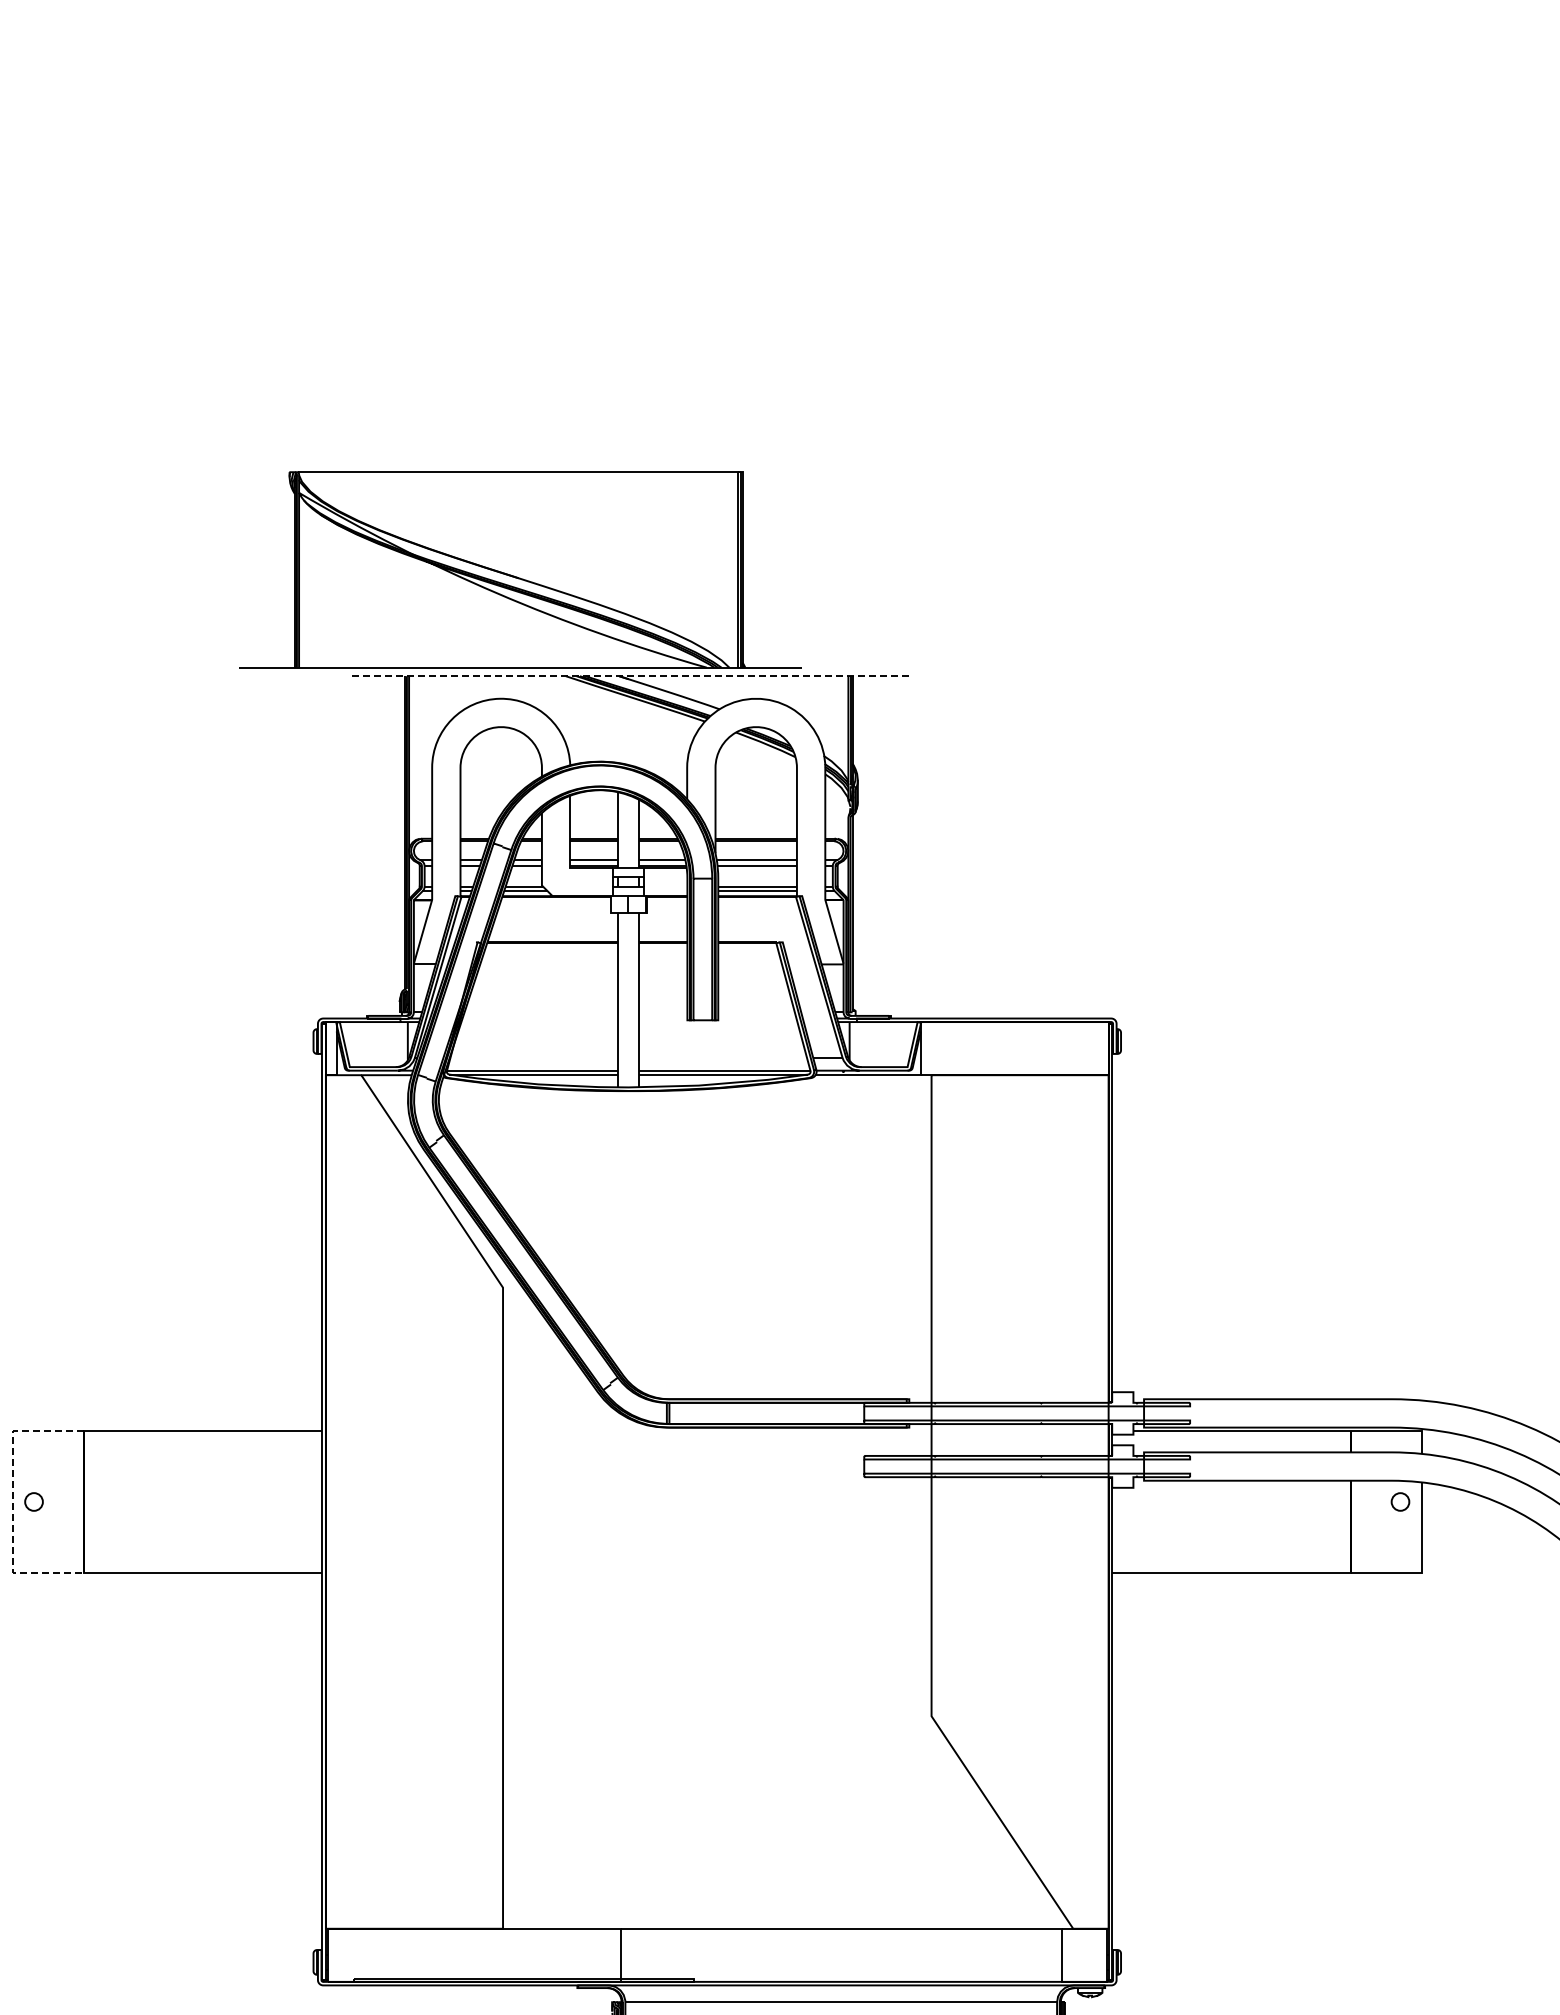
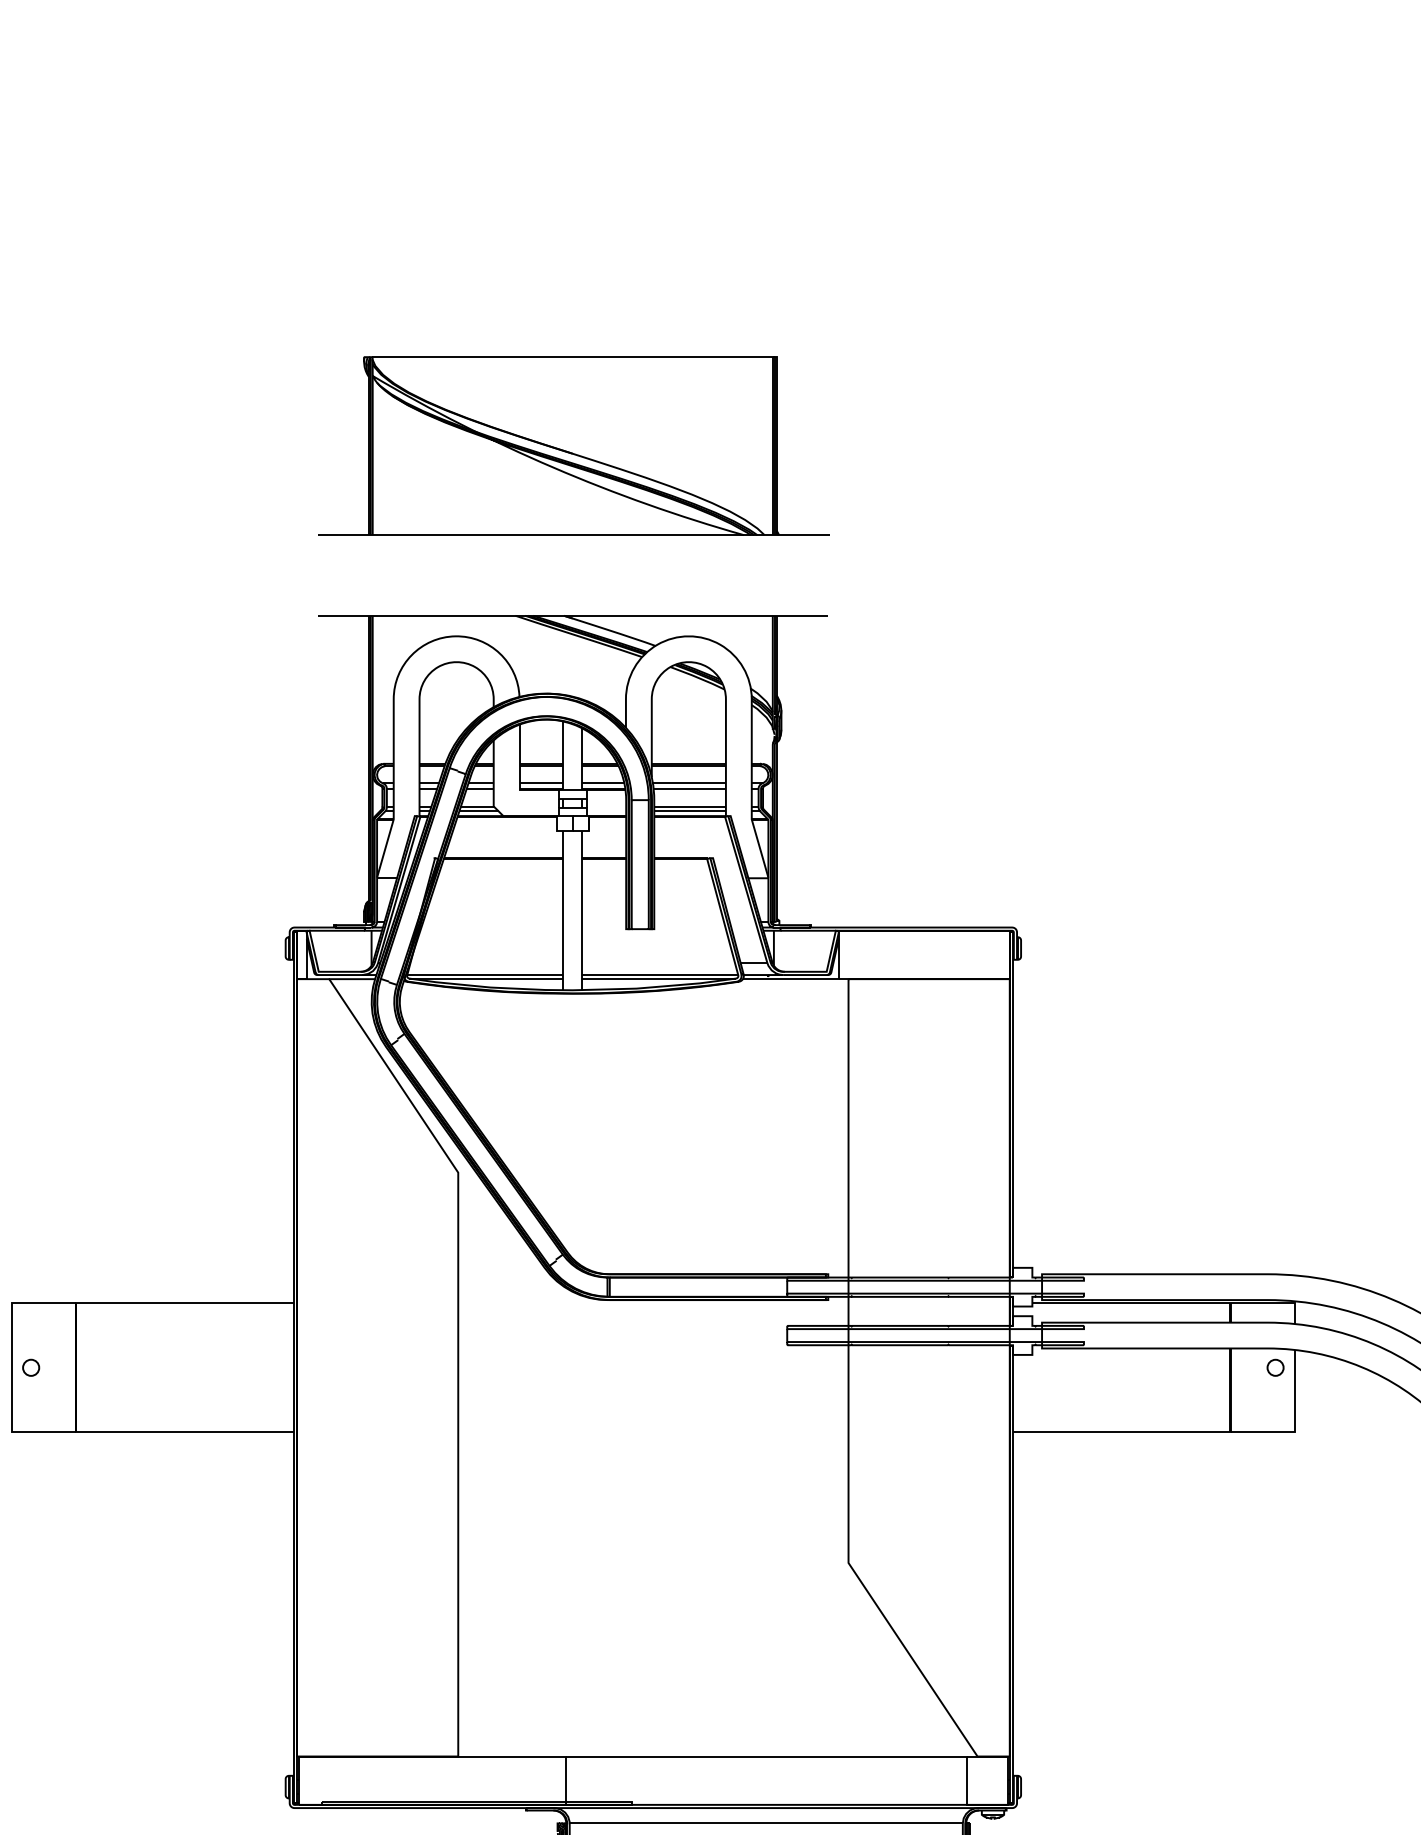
part: (520, 569) -> (574, 445), moved
line: (628, 676) -> (572, 616), dashed -> solid
line: (12, 1501) -> (11, 1367), dashed -> solid

